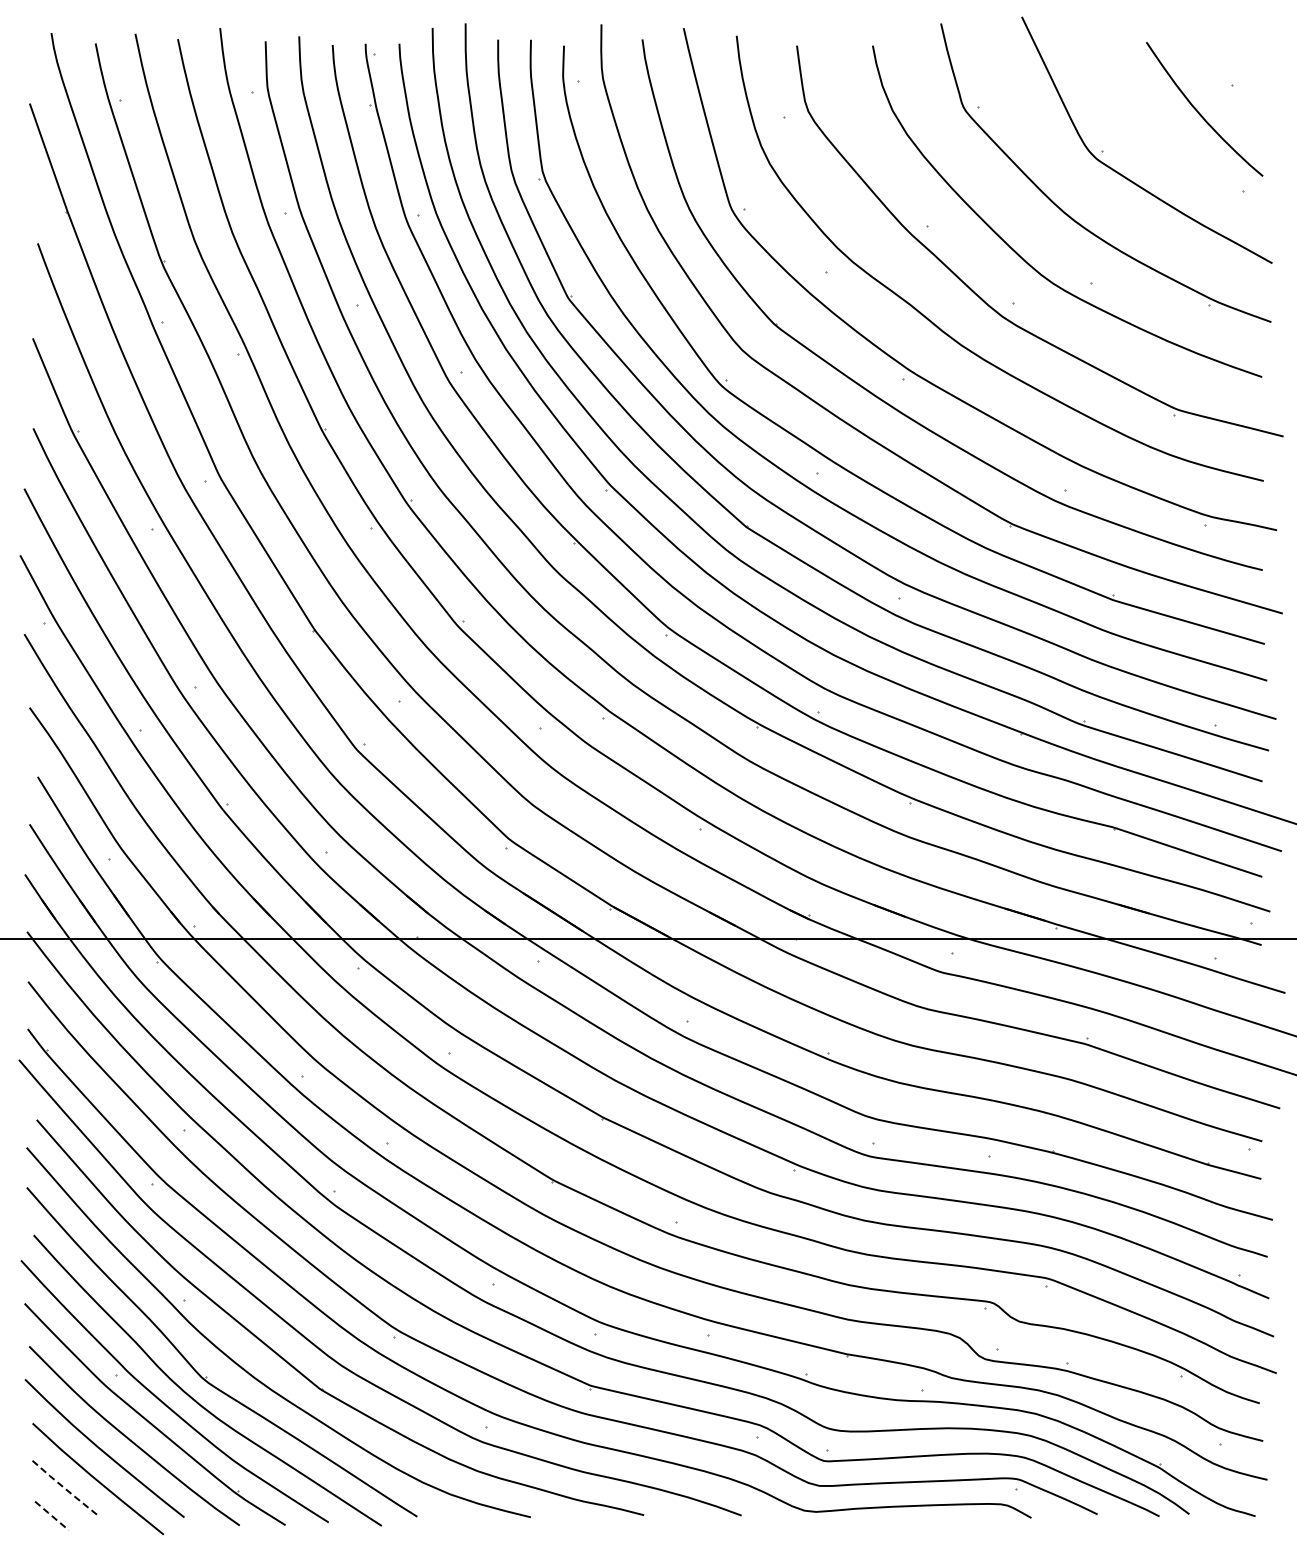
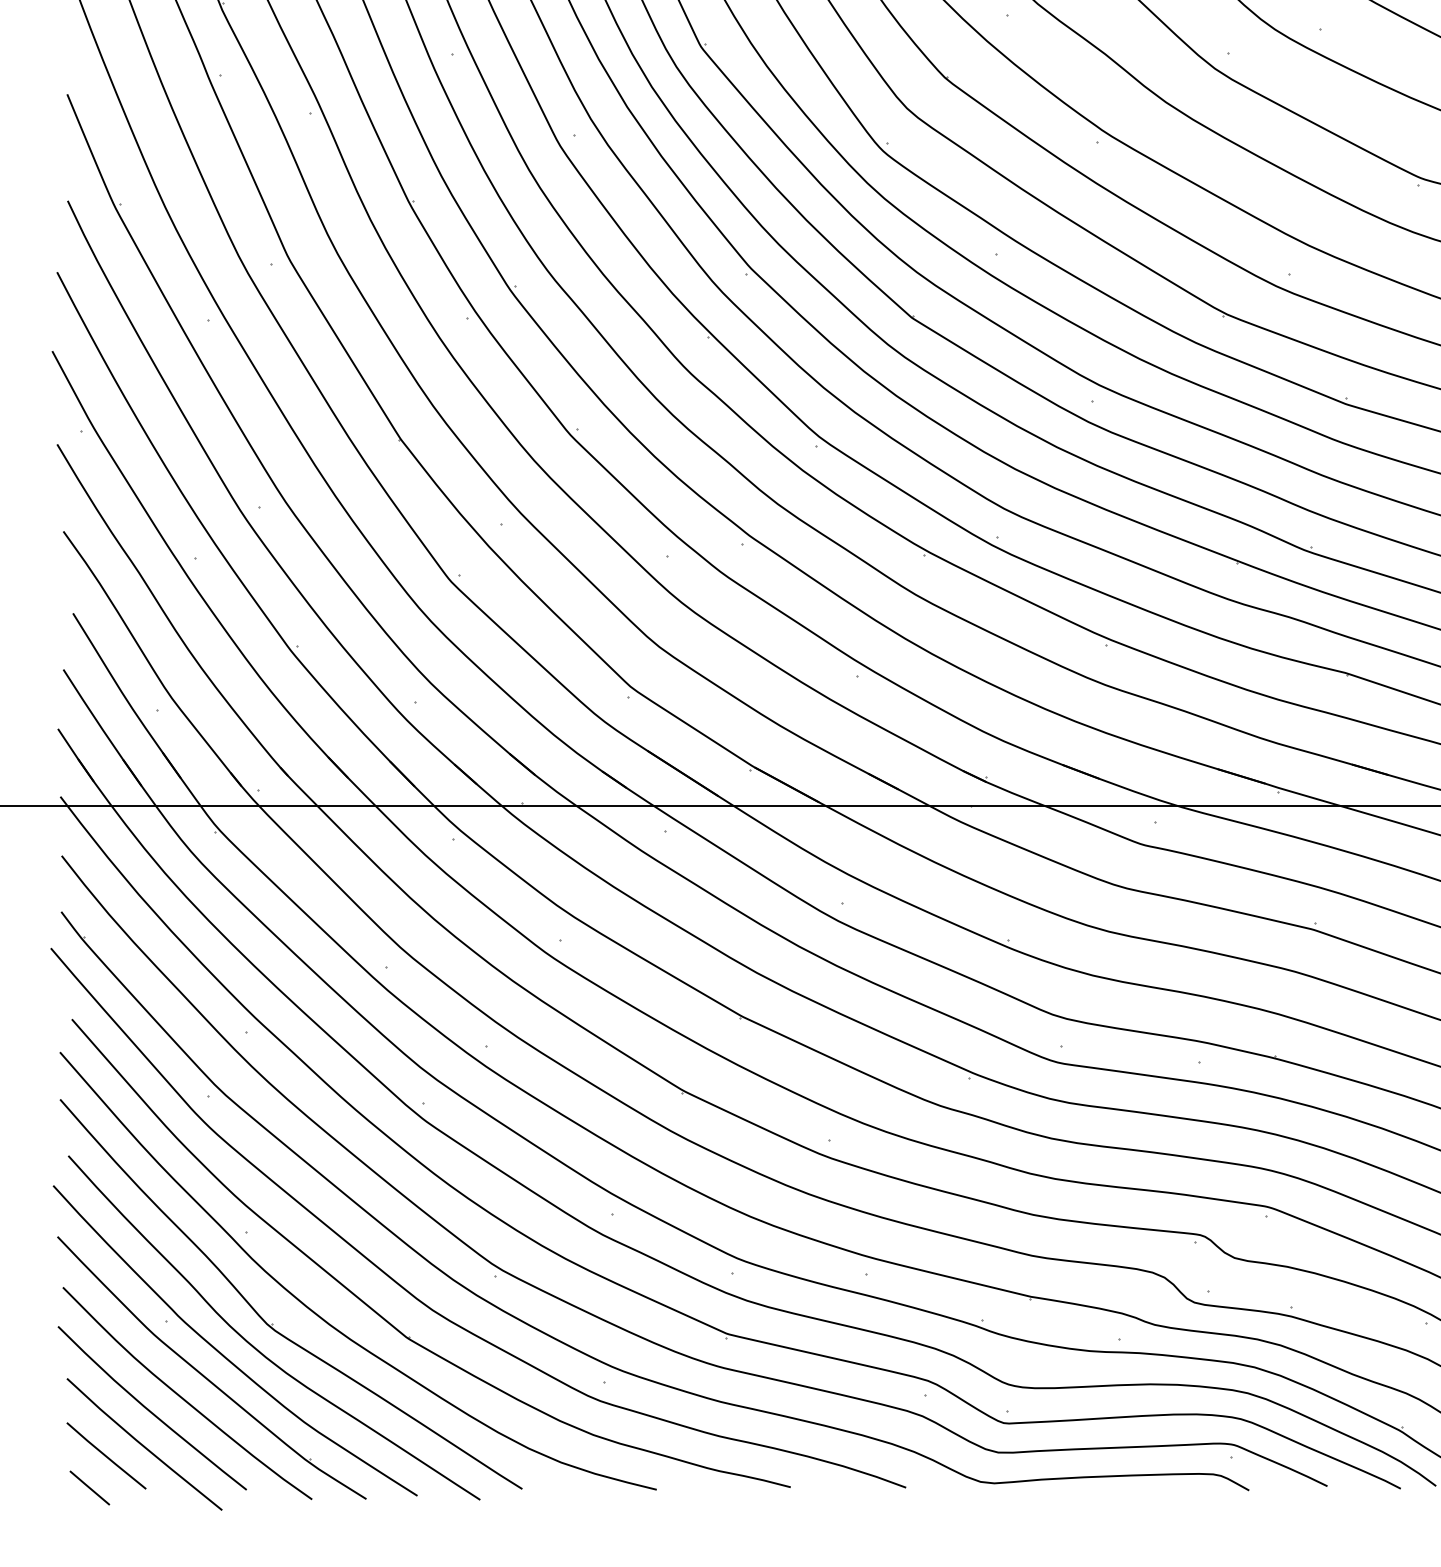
line: (65, 1489) -> (105, 1456), dashed -> solid
line: (51, 1515) -> (89, 1487), dashed -> solid

